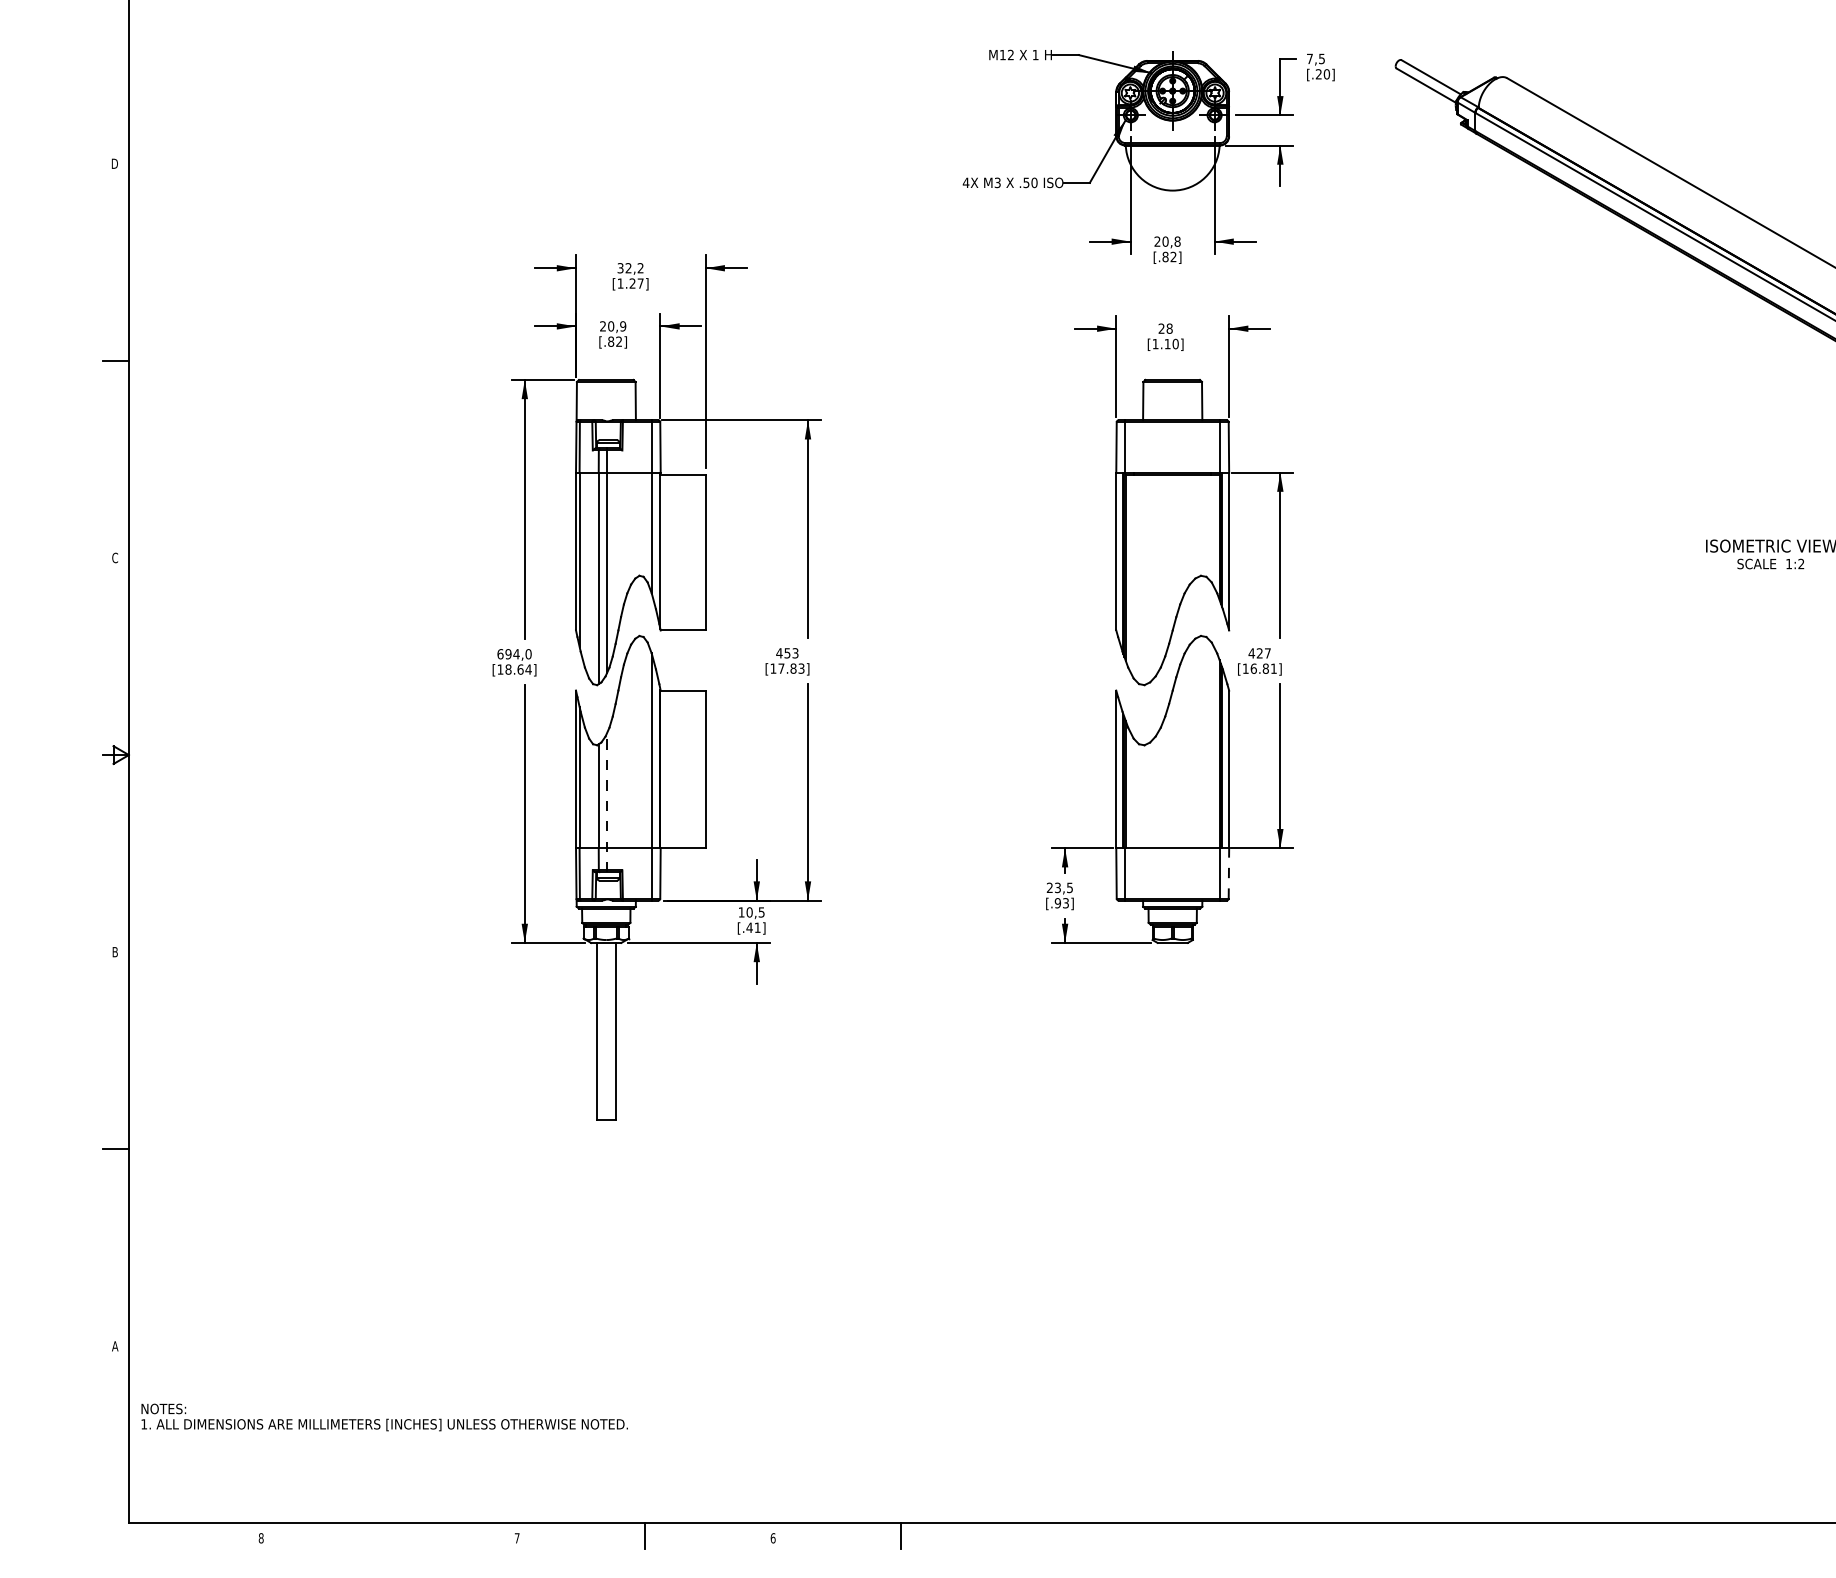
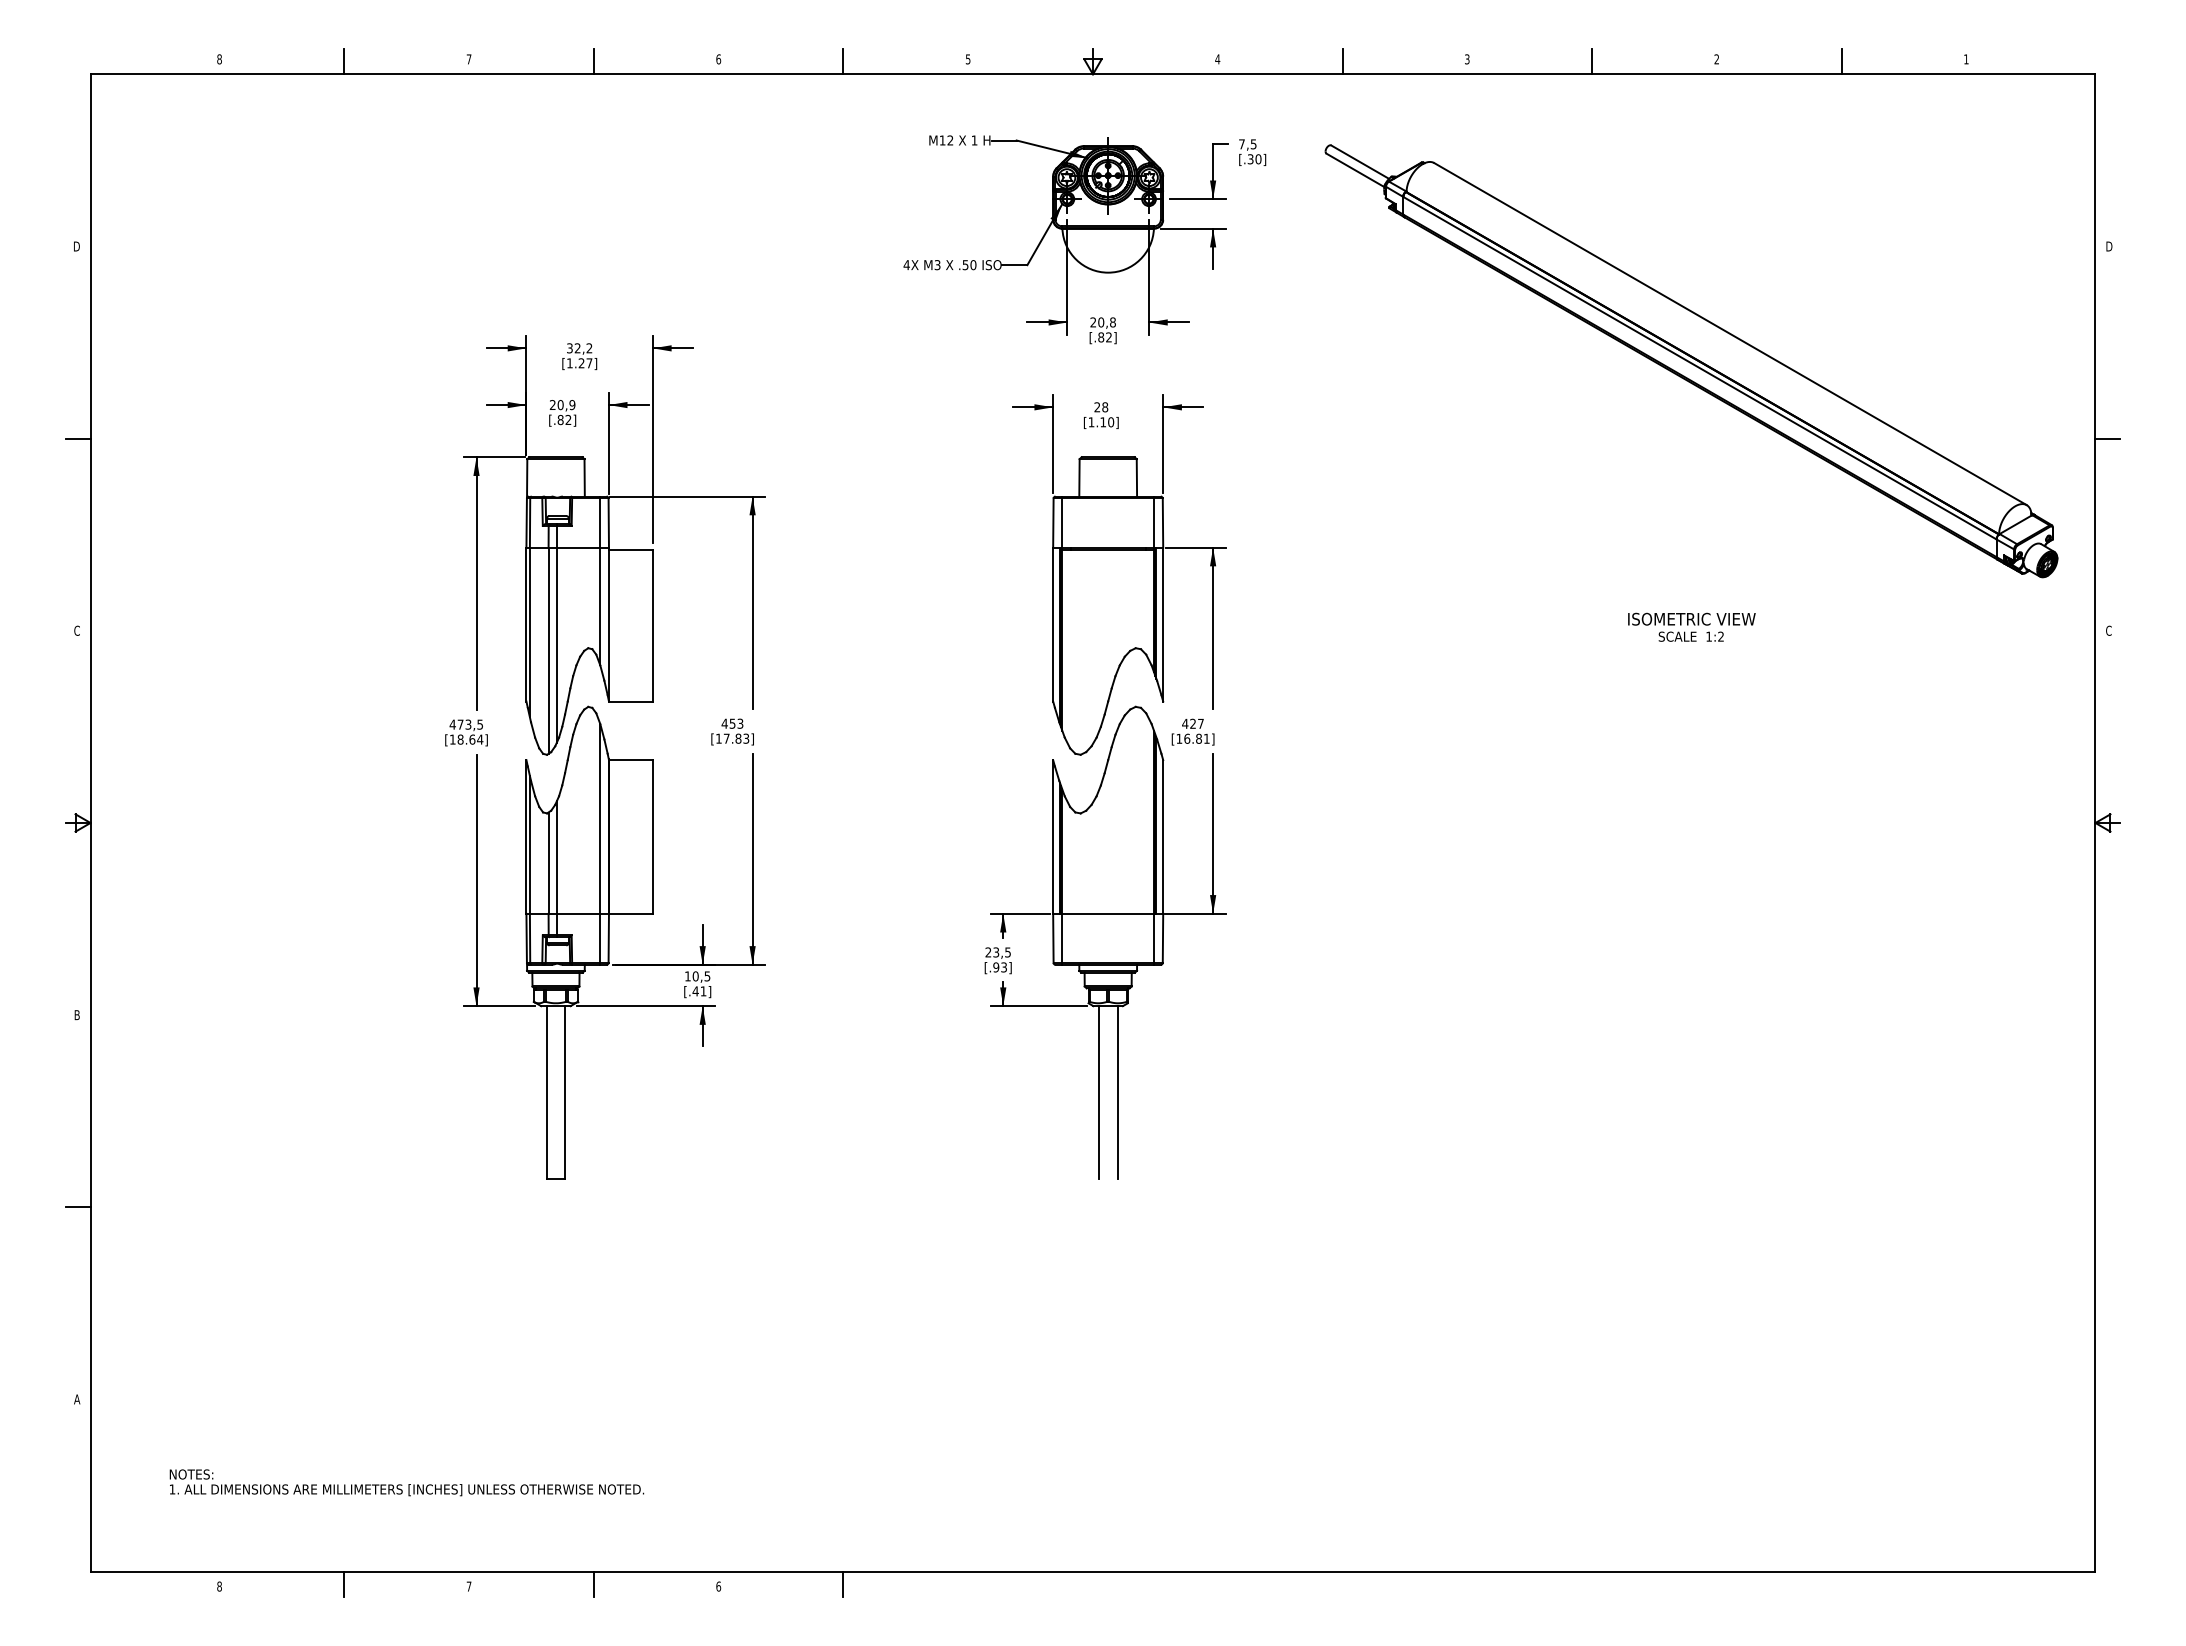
text: (1318, 74) -> (1250, 159), [.20] -> [.30]
text: (514, 654) -> (466, 724), 694,0 -> 473,5
line: (606, 801) -> (556, 868), dashed -> solid
line: (1228, 873) -> (1162, 938), dashed -> solid
line: (1162, 1031) -> (1098, 1092), added
line: (1182, 1031) -> (1117, 1092), added
text: (384, 1417) -> (406, 1482), moved
line: (389, 1535) -> (344, 1583), added

